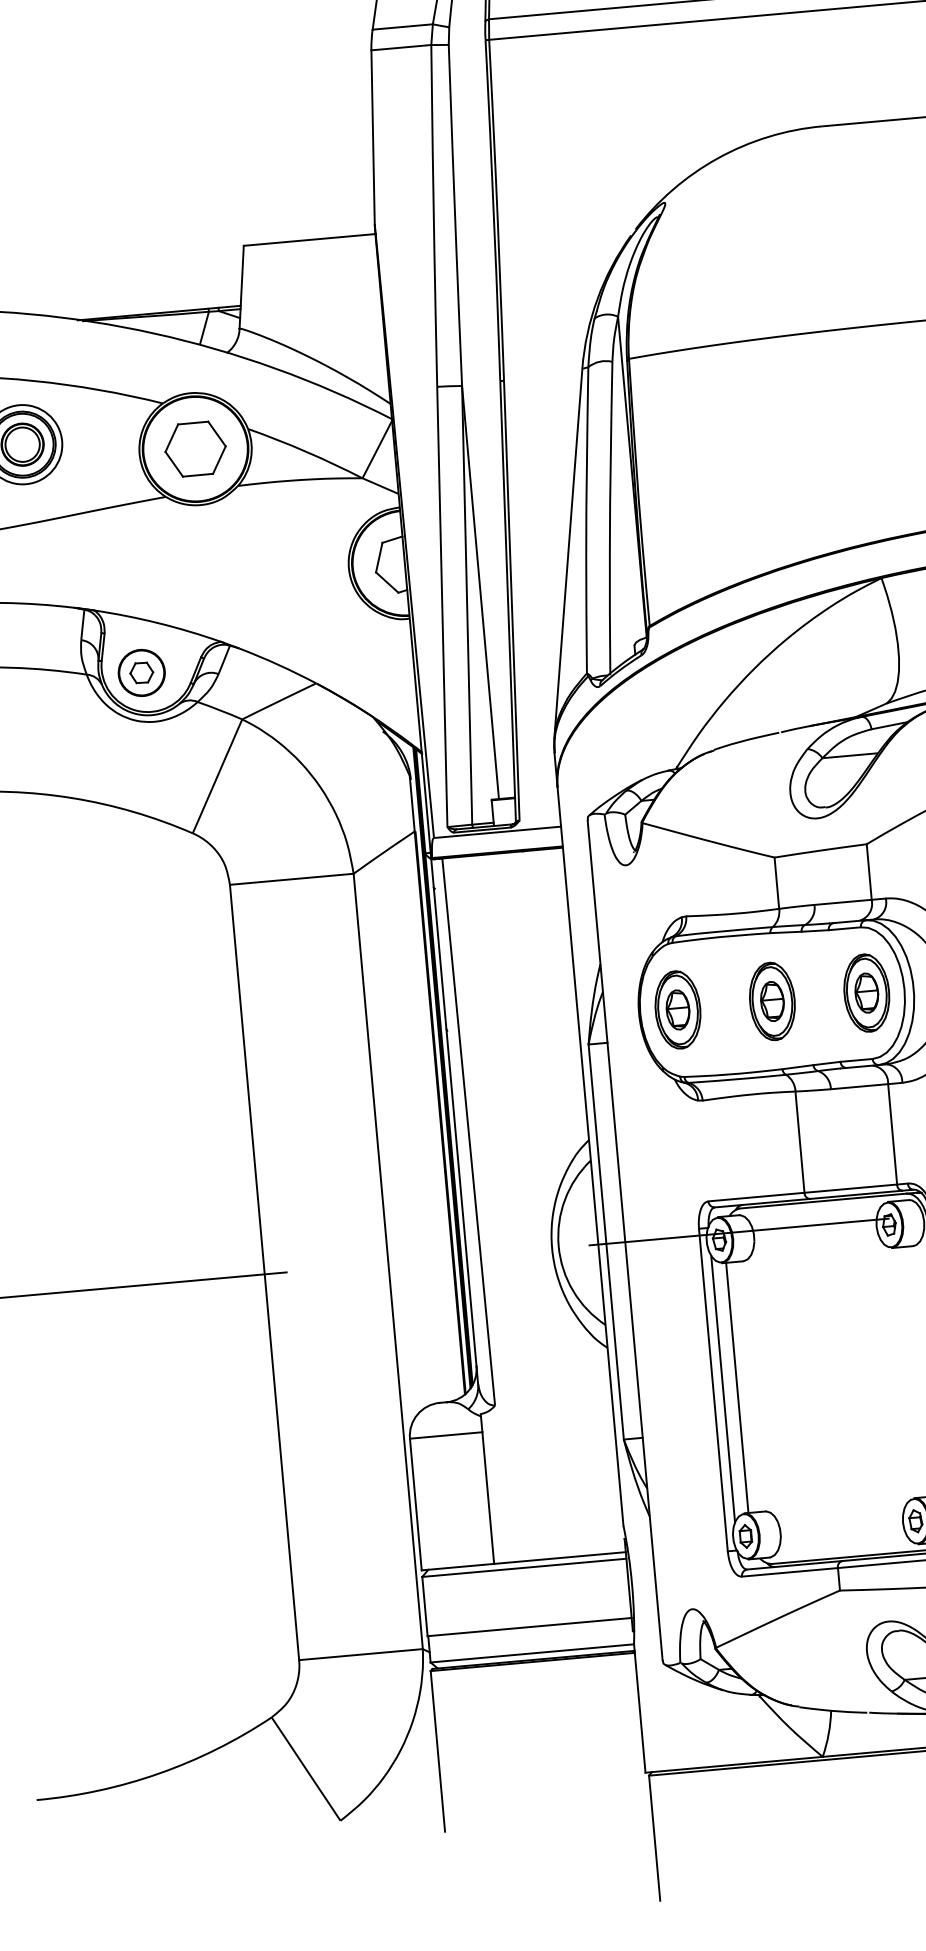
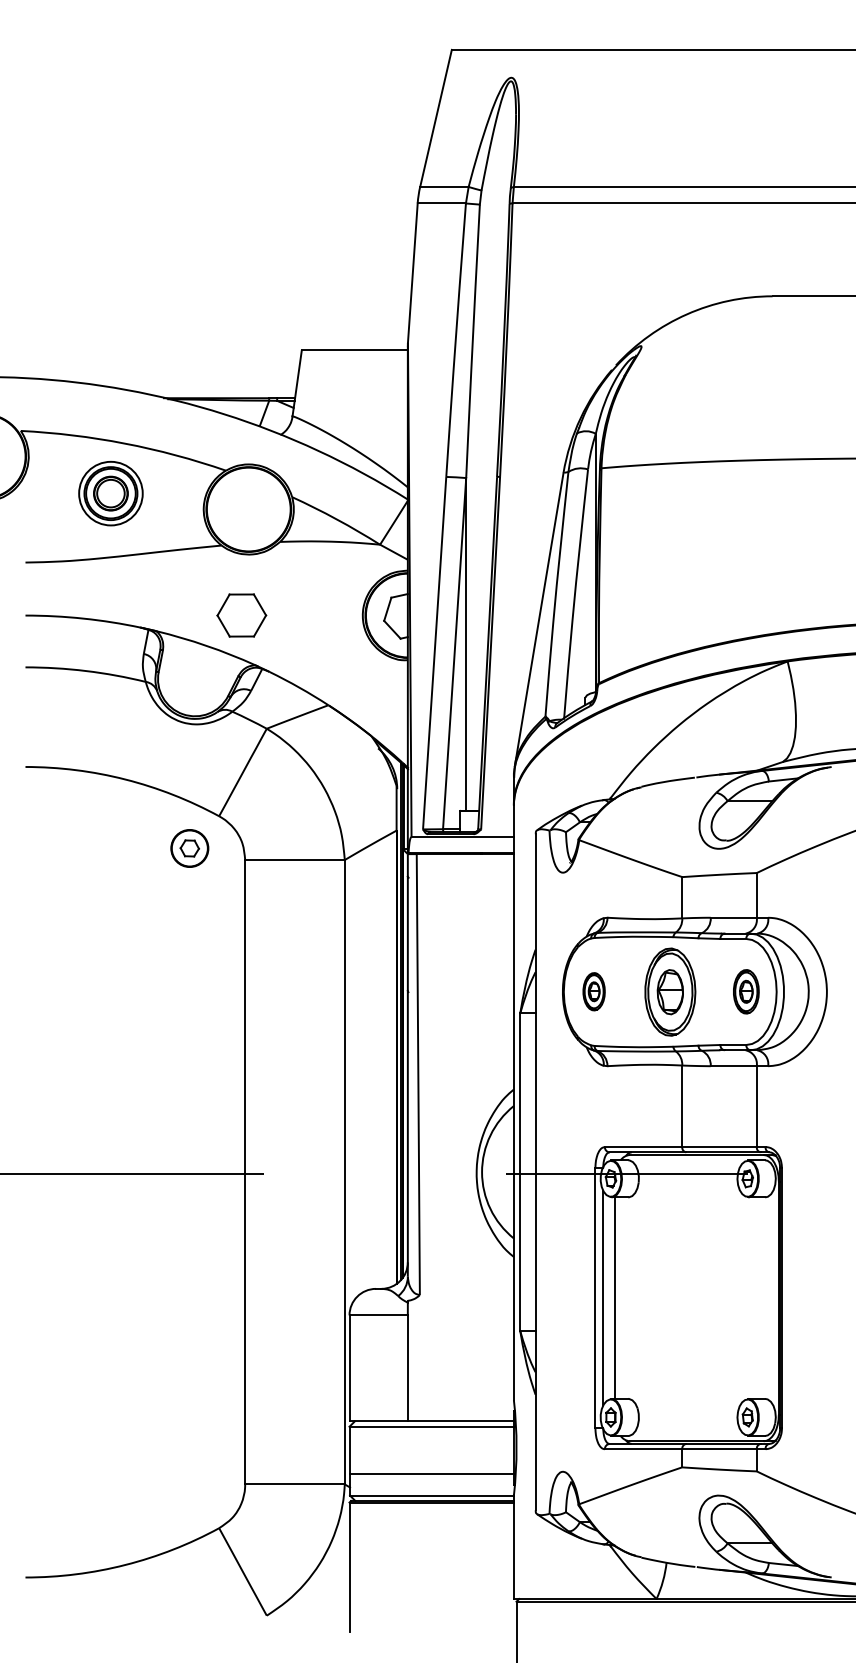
part: (195, 449) -> (241, 615), moved
part: (141, 673) -> (189, 848), moved
part: (867, 992) -> (746, 991), size x0.7
part: (771, 1001) -> (669, 991), size x1.4
part: (677, 1009) -> (593, 991), size x0.6

